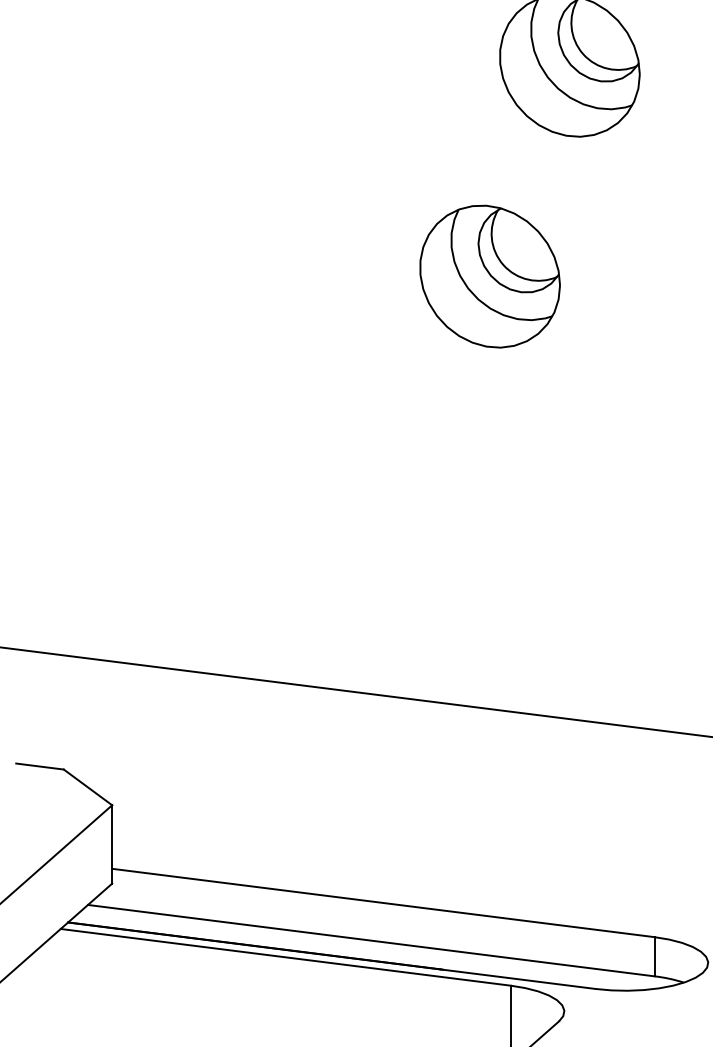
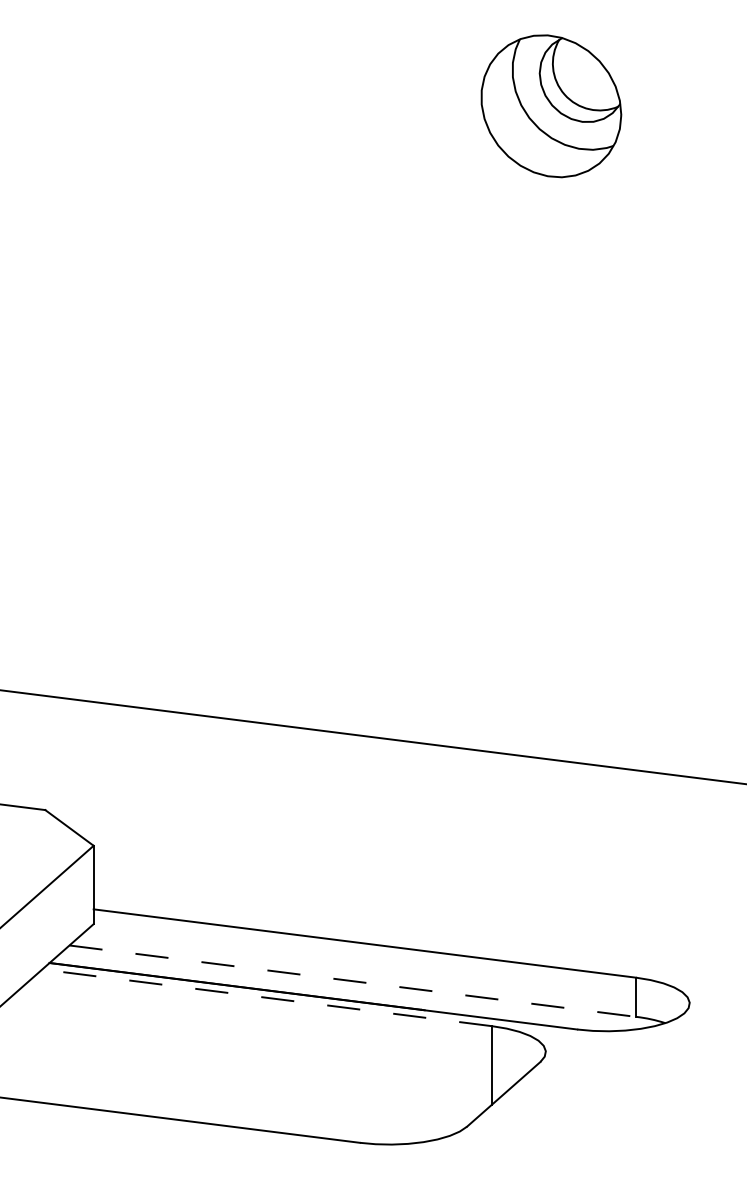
part: (490, 276) -> (471, 317), removed
line: (371, 940) -> (352, 981), solid -> dashed
line: (286, 956) -> (267, 997), solid -> dashed

